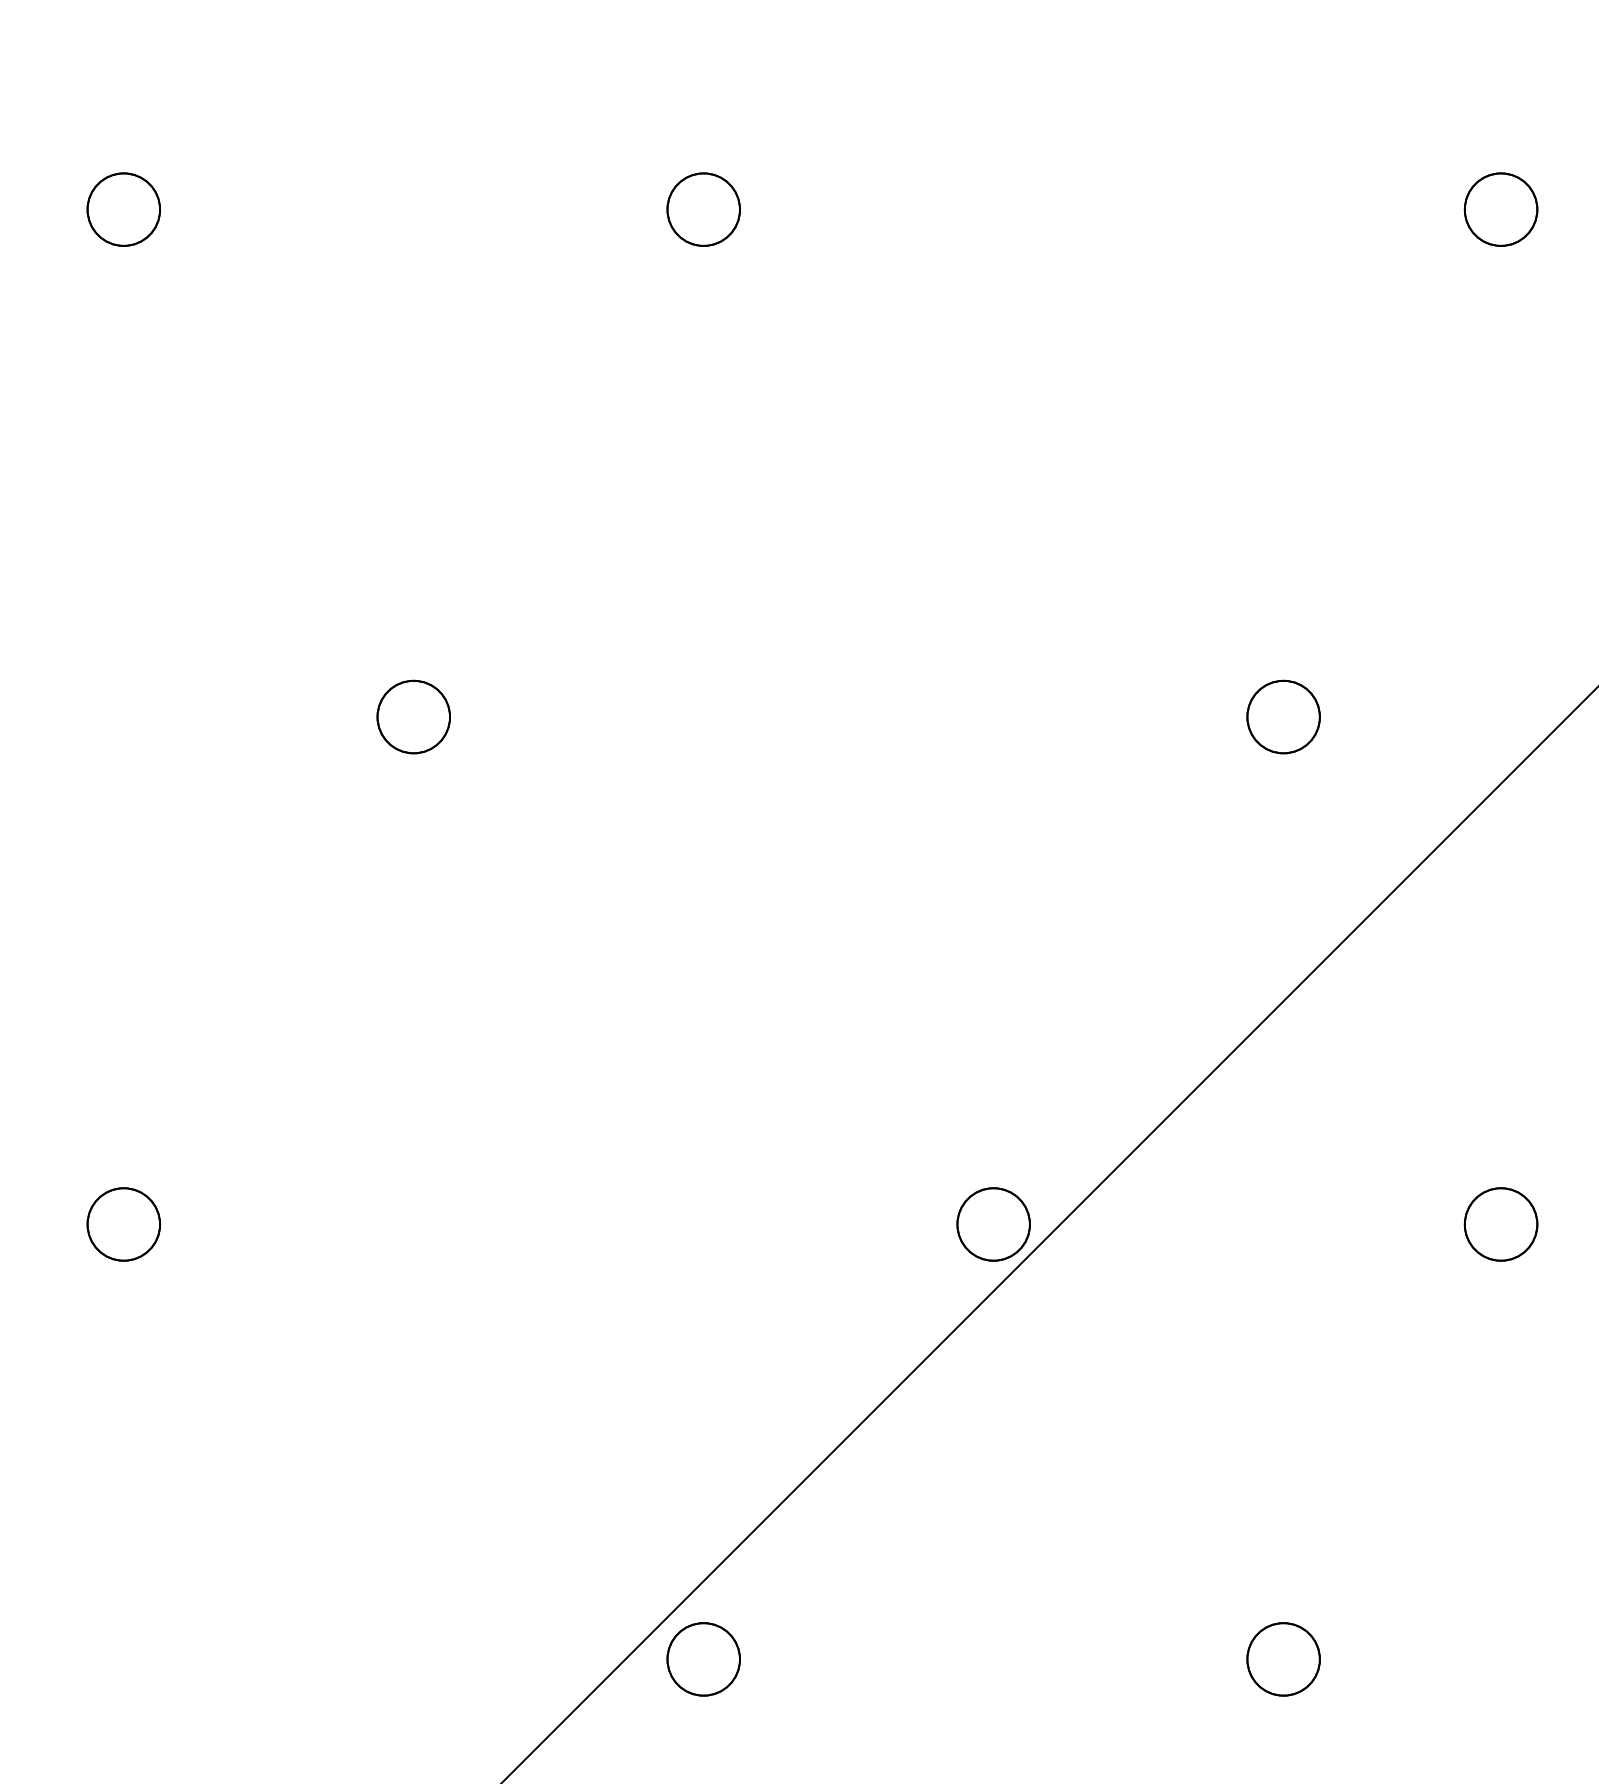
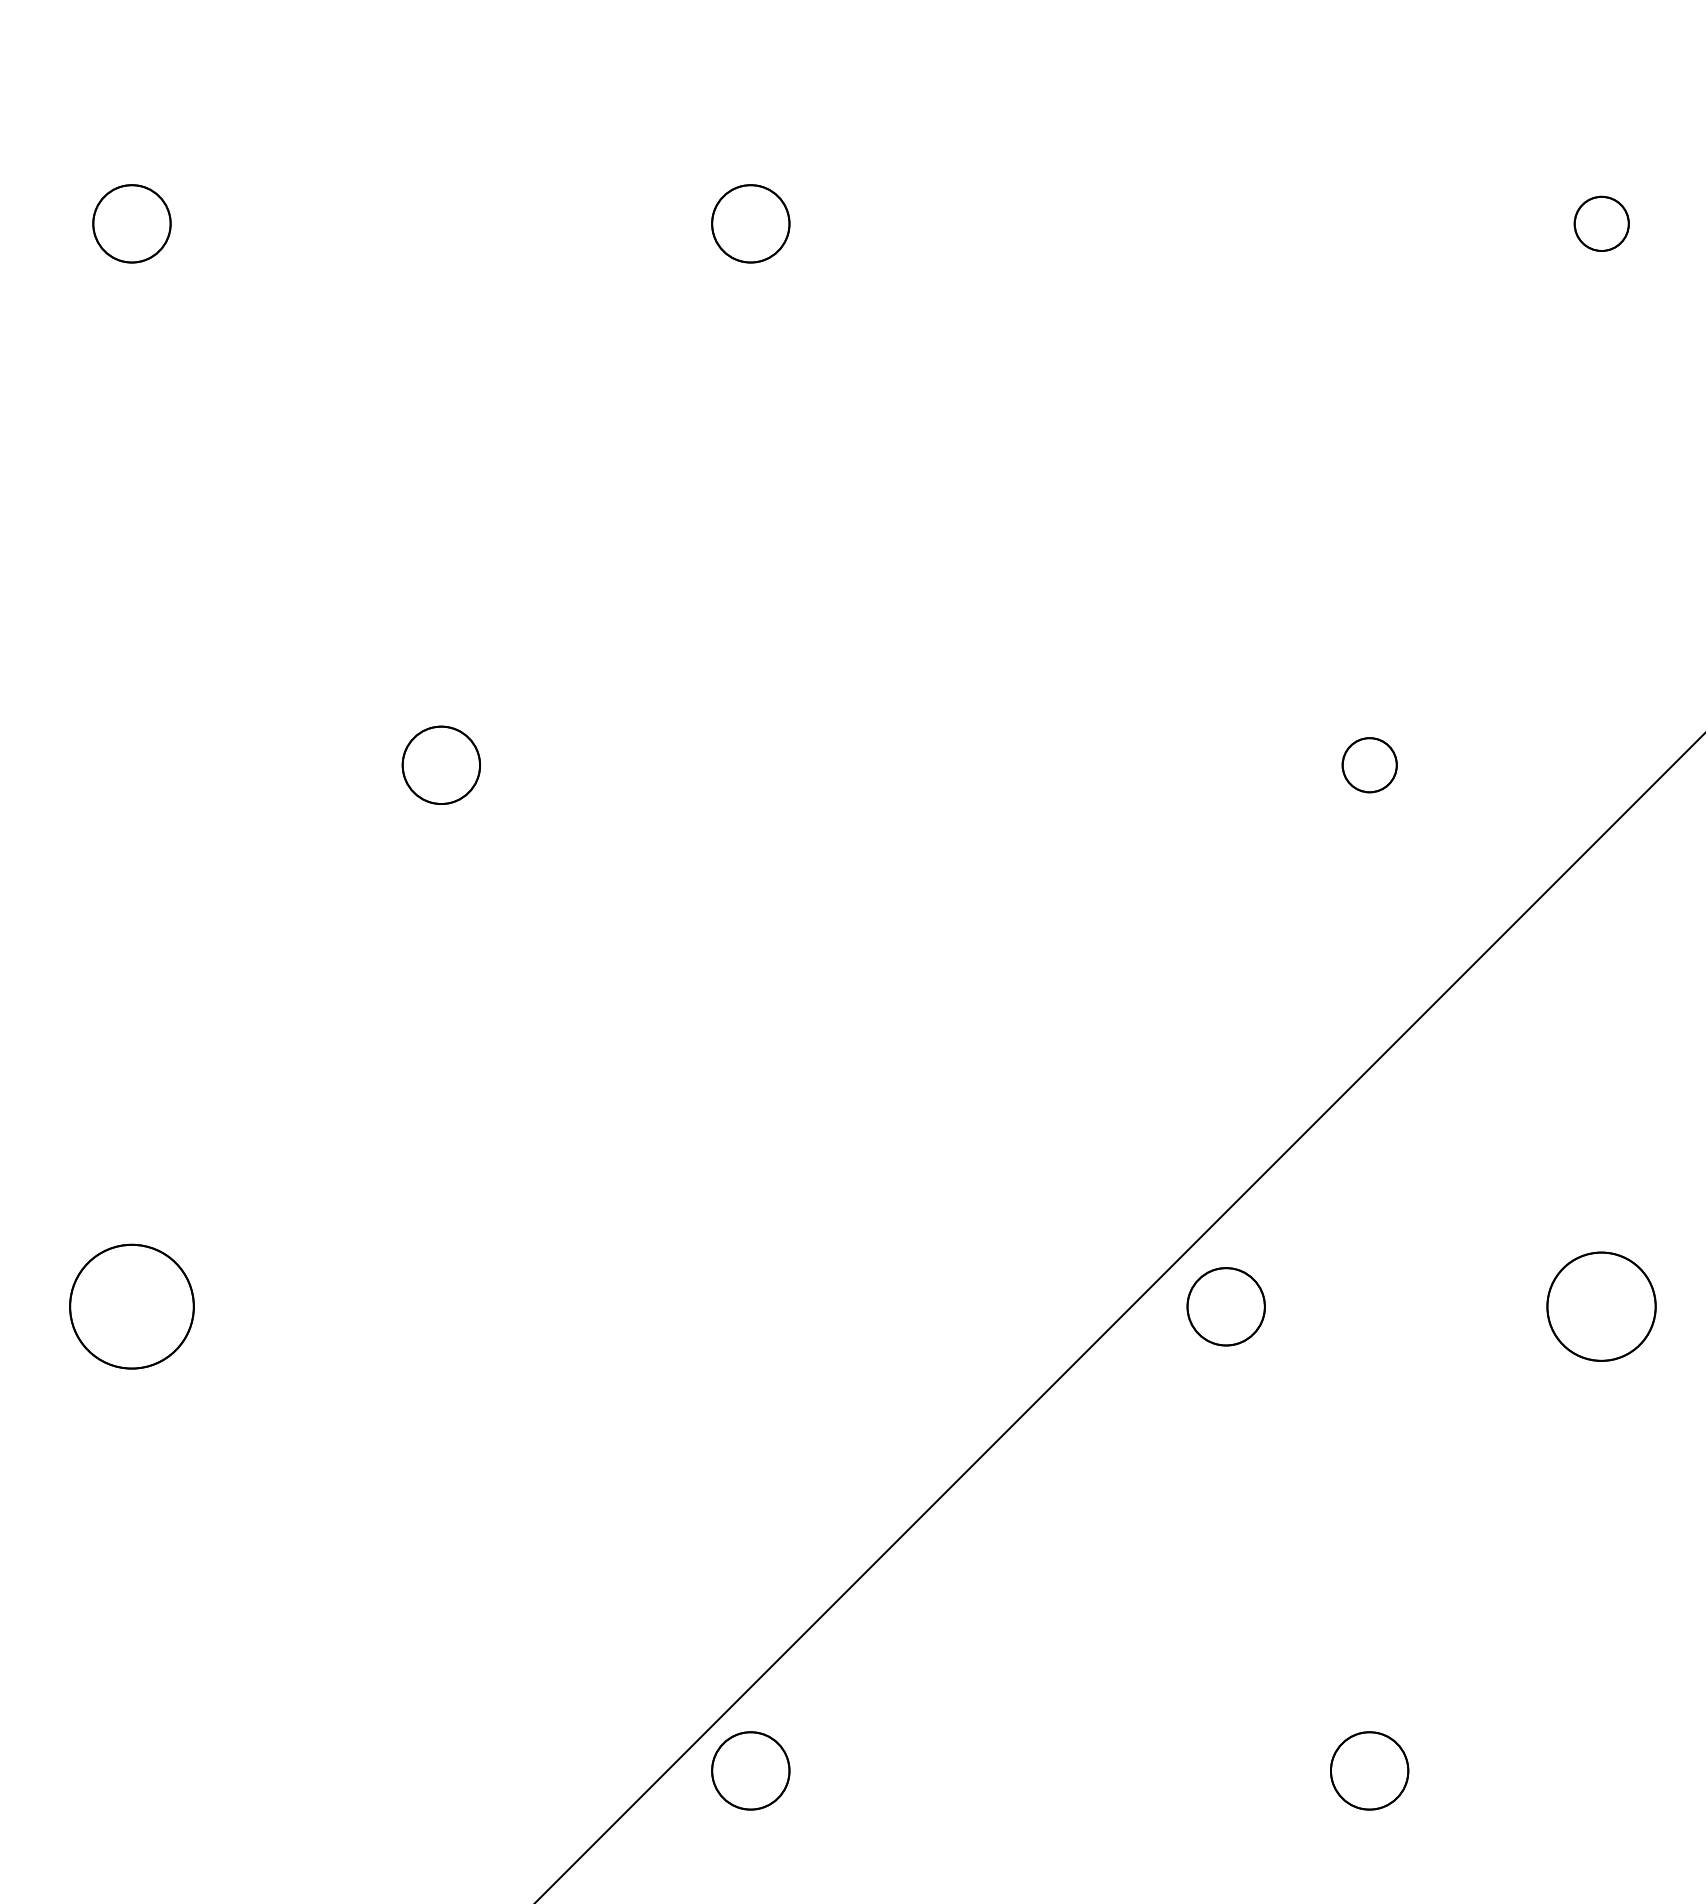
part: (1500, 209) -> (1601, 223), size x0.7
part: (1283, 716) -> (1369, 764), size x0.7
part: (123, 1224) -> (131, 1306), size x1.6
part: (993, 1224) -> (1225, 1306), moved
part: (1500, 1224) -> (1601, 1306), size x1.4

